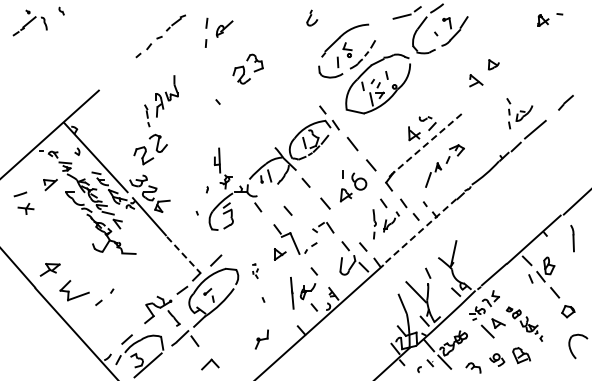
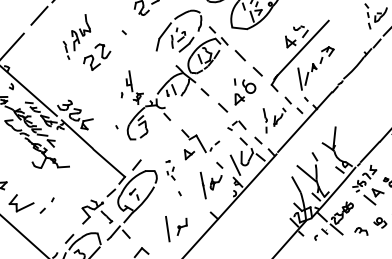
line: (119, 71) -> (39, 15), added
part: (282, 107) -> (178, 31), added
line: (426, 144) -> (302, 49), dashed -> solid
part: (150, 149) -> (96, 57), moved
line: (420, 179) -> (300, 79), added
part: (207, 189) -> (122, 94), moved
line: (383, 203) -> (271, 102), removed
line: (287, 210) -> (191, 116), removed
part: (323, 227) -> (236, 125), moved
line: (420, 231) -> (304, 122), dashed -> solid
line: (183, 255) -> (109, 163), dashed -> solid
part: (255, 270) -> (170, 169), size x1.67
line: (332, 273) -> (235, 165), added
line: (314, 307) -> (223, 195), removed
line: (244, 340) -> (167, 229), added

